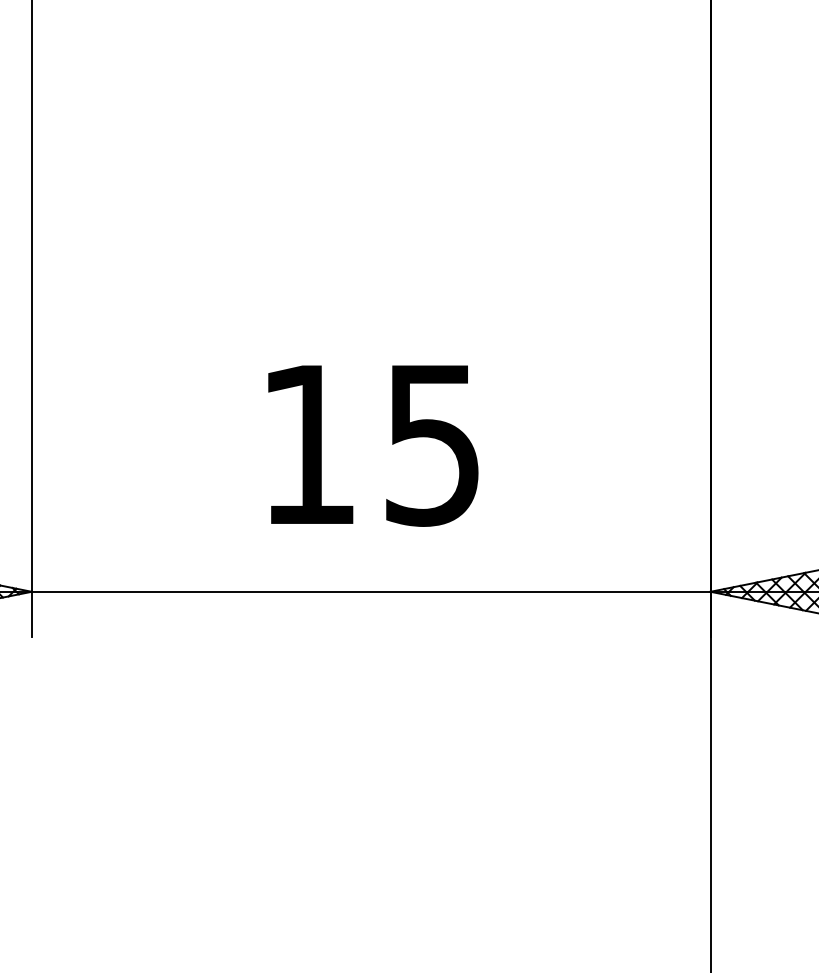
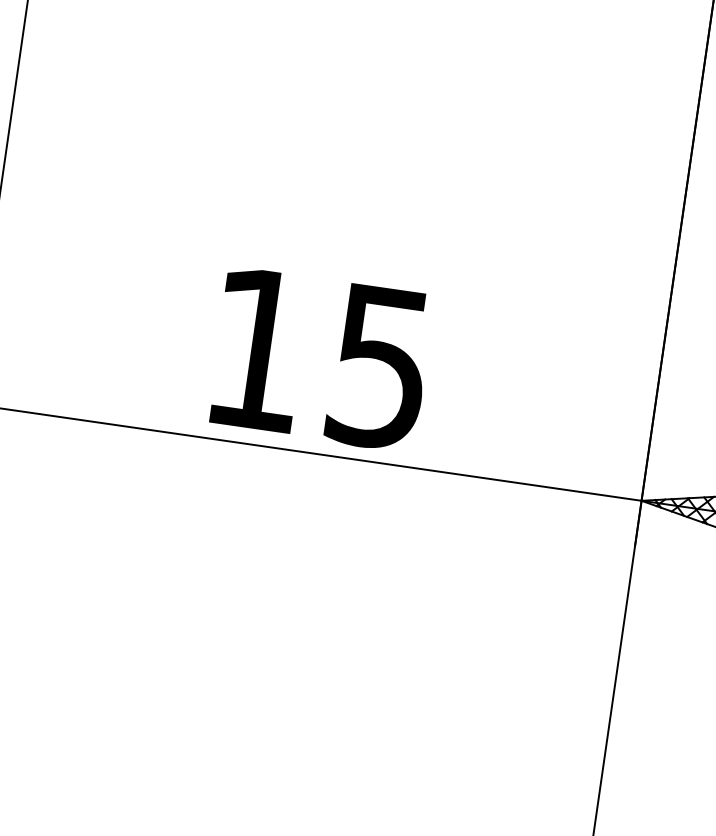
text: (373, 445) -> (321, 359), moved

